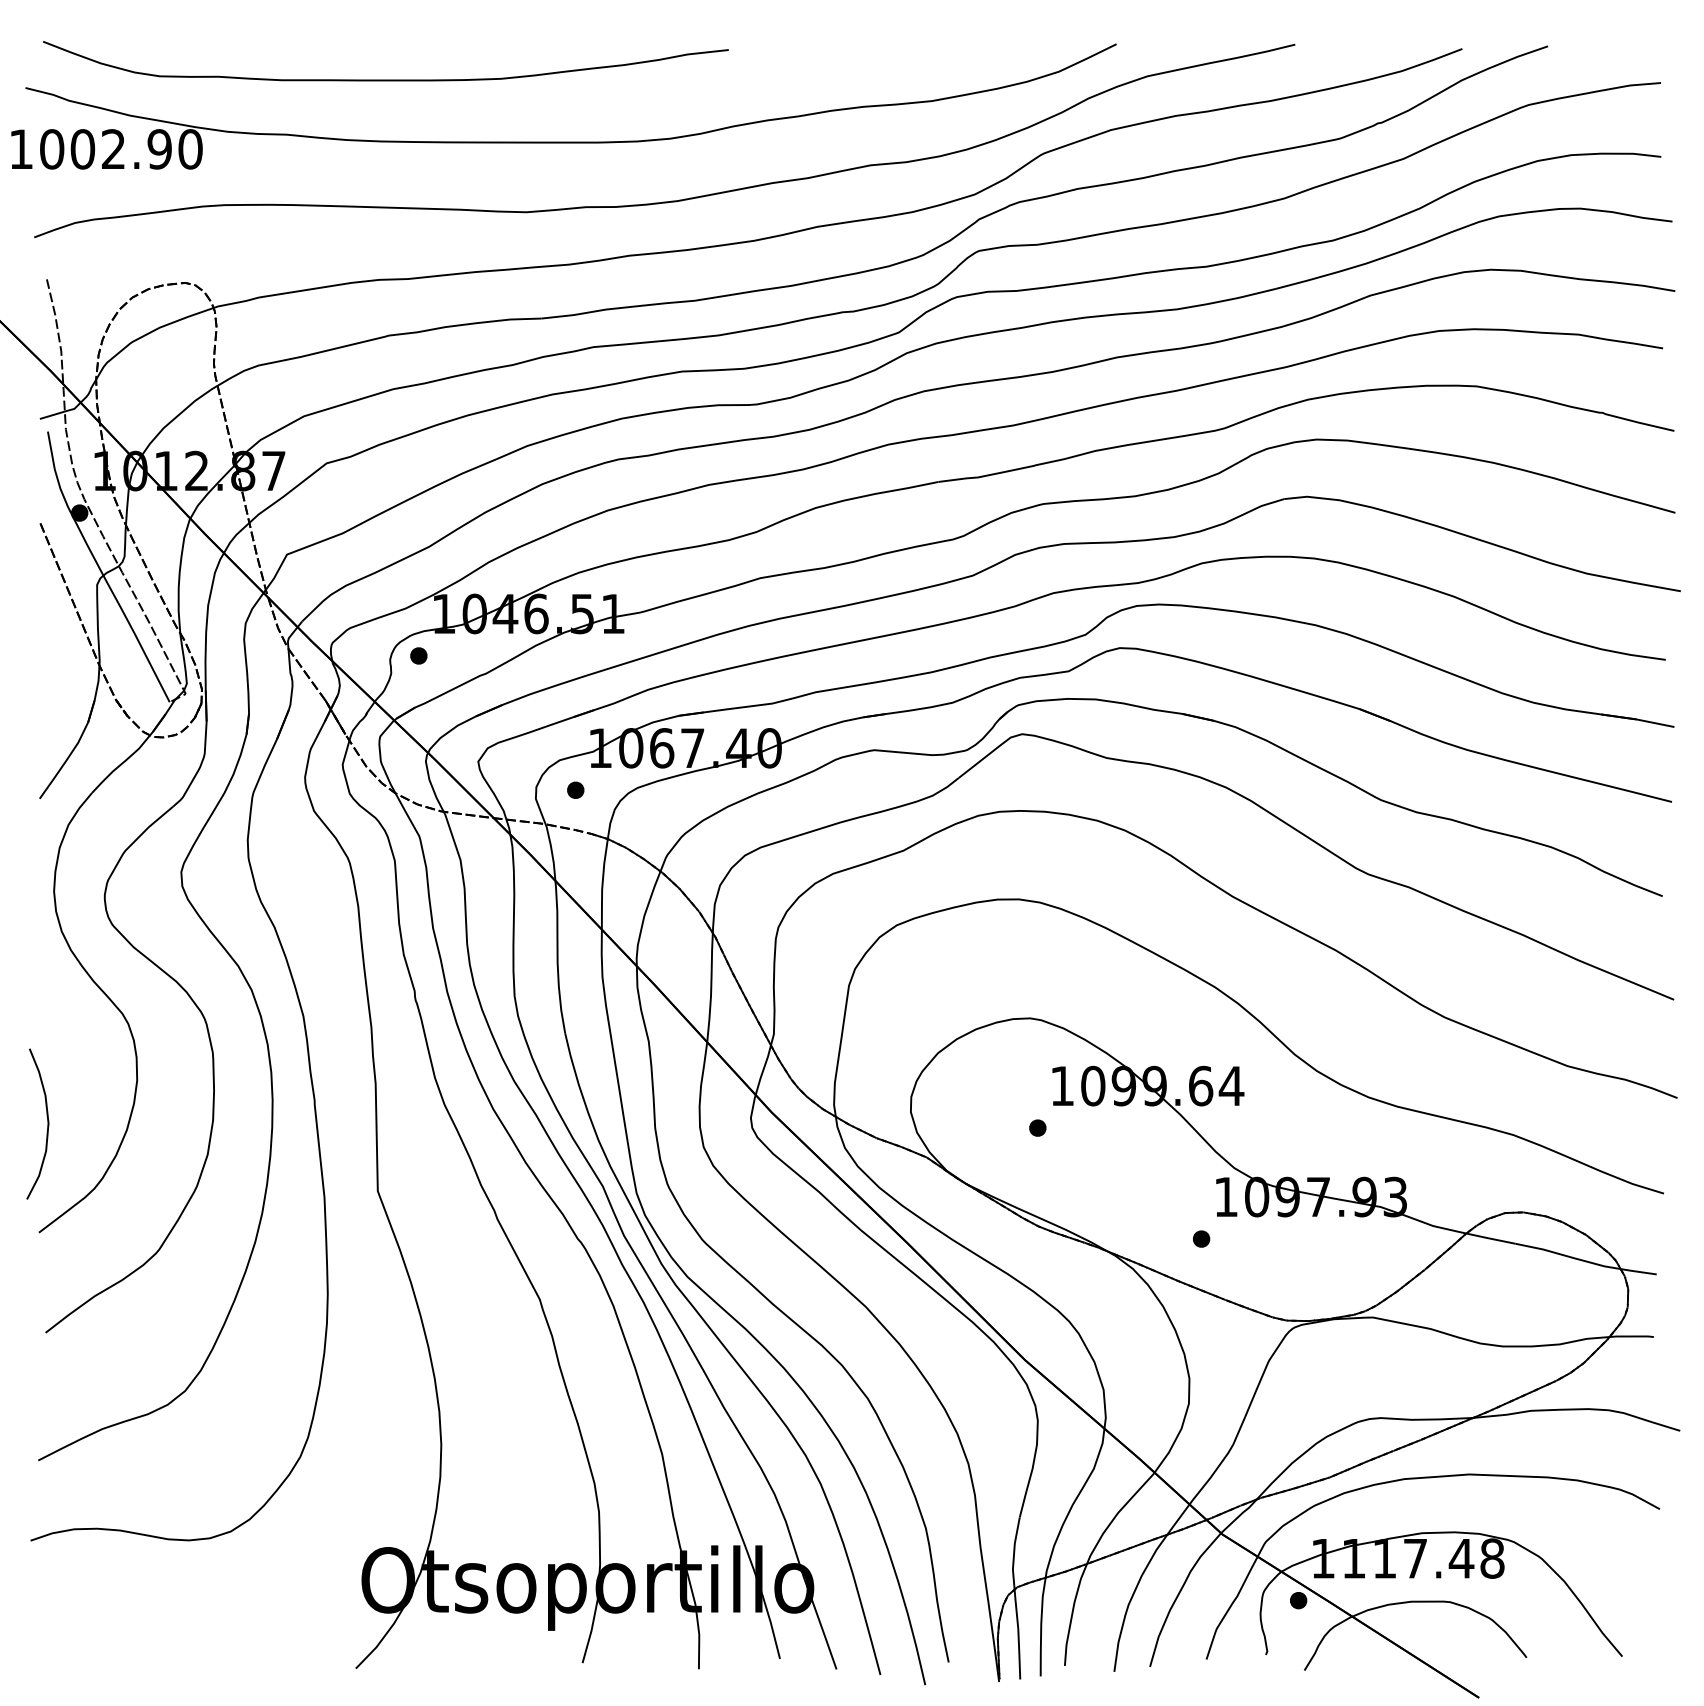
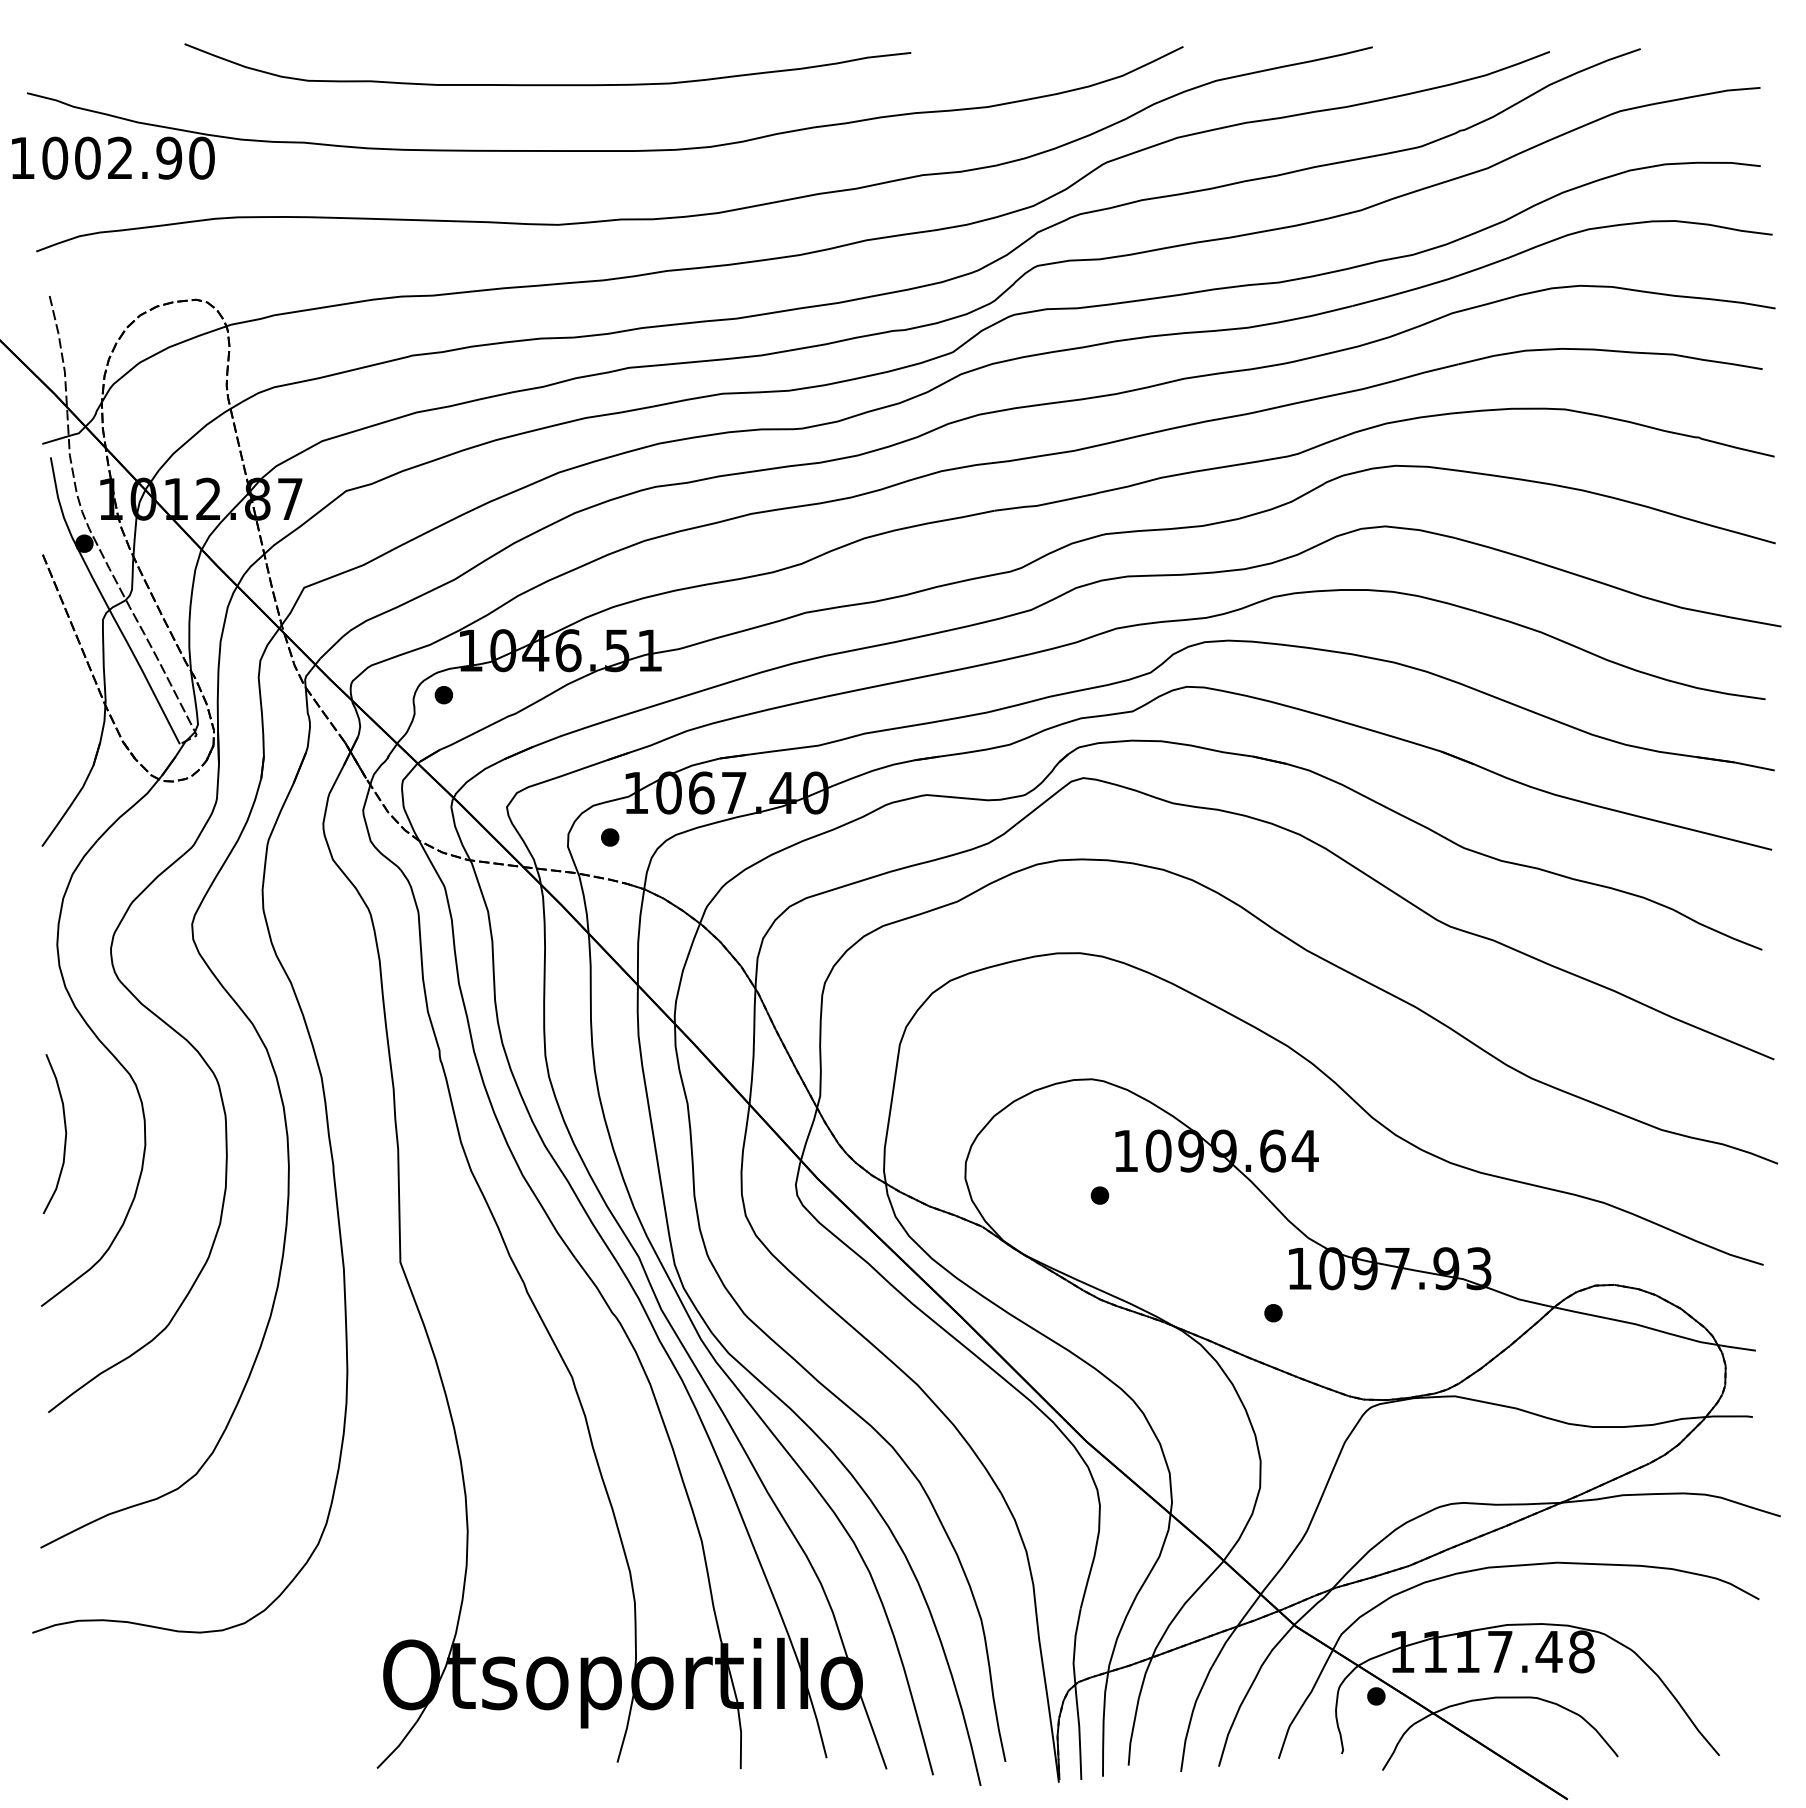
curve: (385, 79) -> (547, 84), moved
curve: (47, 1123) -> (65, 1133), moved

